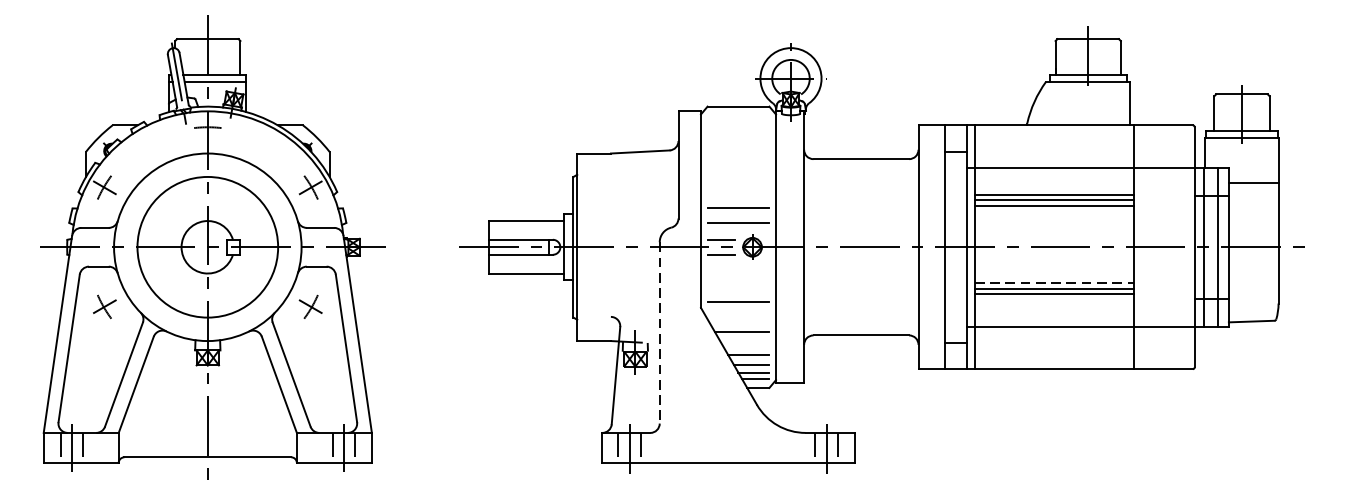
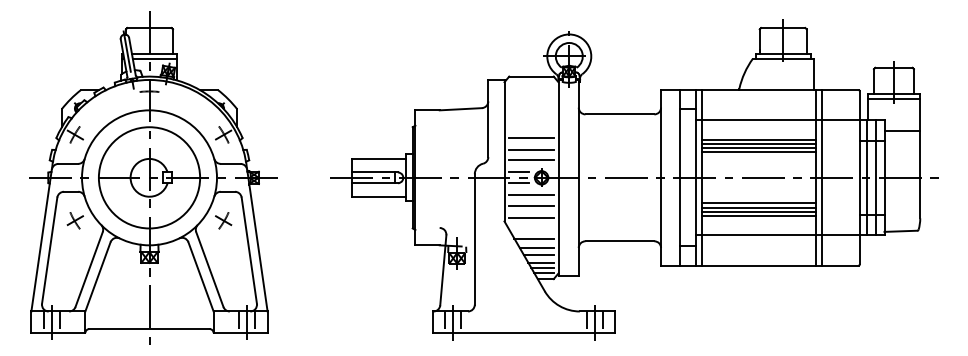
line: (738, 192) -> (531, 138), added
line: (1053, 212) -> (758, 152), added
line: (1142, 246) -> (822, 177), added
line: (738, 271) -> (531, 195), added
line: (1055, 282) -> (759, 203), dashed -> solid
line: (738, 285) -> (531, 205), added
line: (1053, 299) -> (758, 215), added
line: (659, 332) -> (474, 239), dashed -> solid
line: (745, 345) -> (536, 248), added

